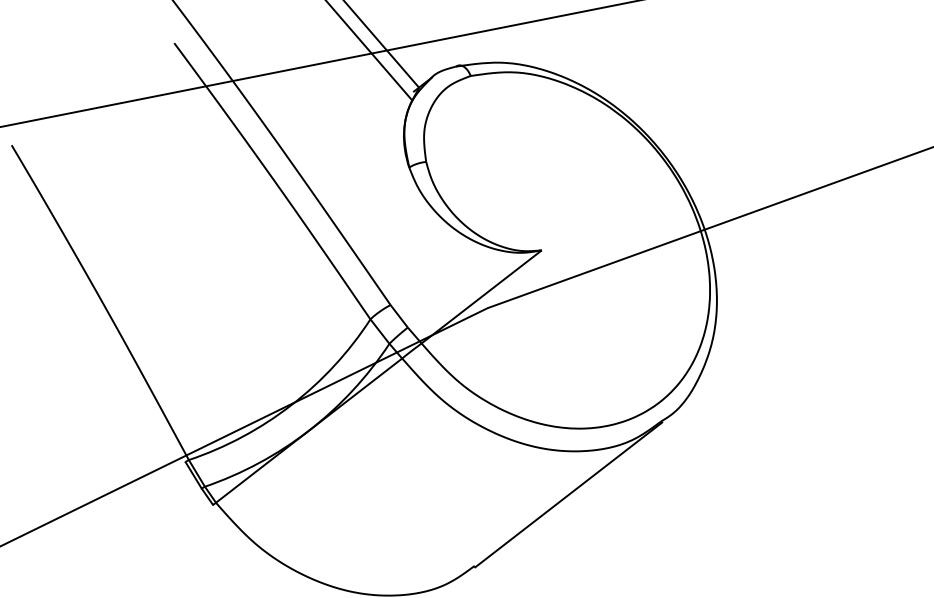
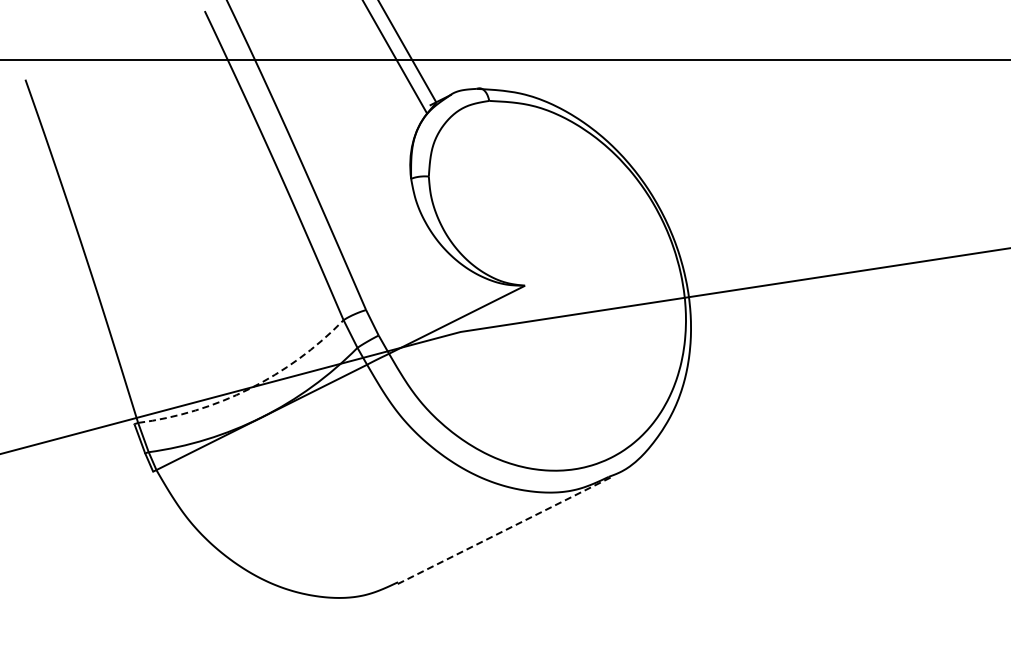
line: (291, 404) -> (249, 388), solid -> dashed
line: (568, 495) -> (503, 531), solid -> dashed

